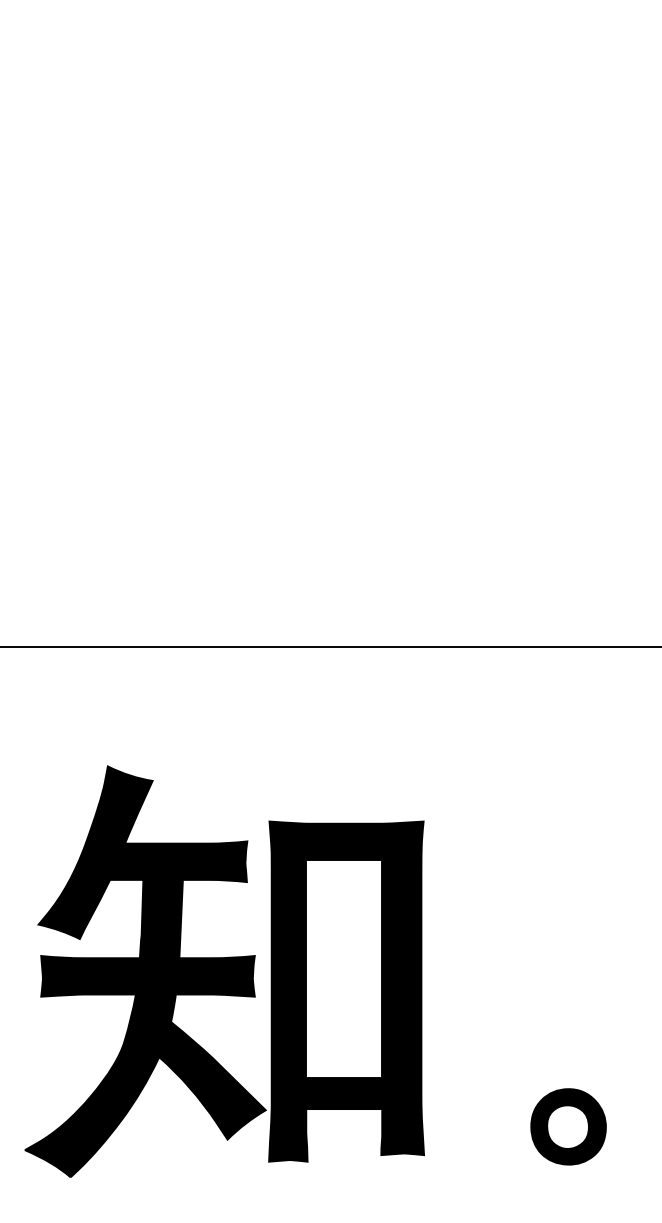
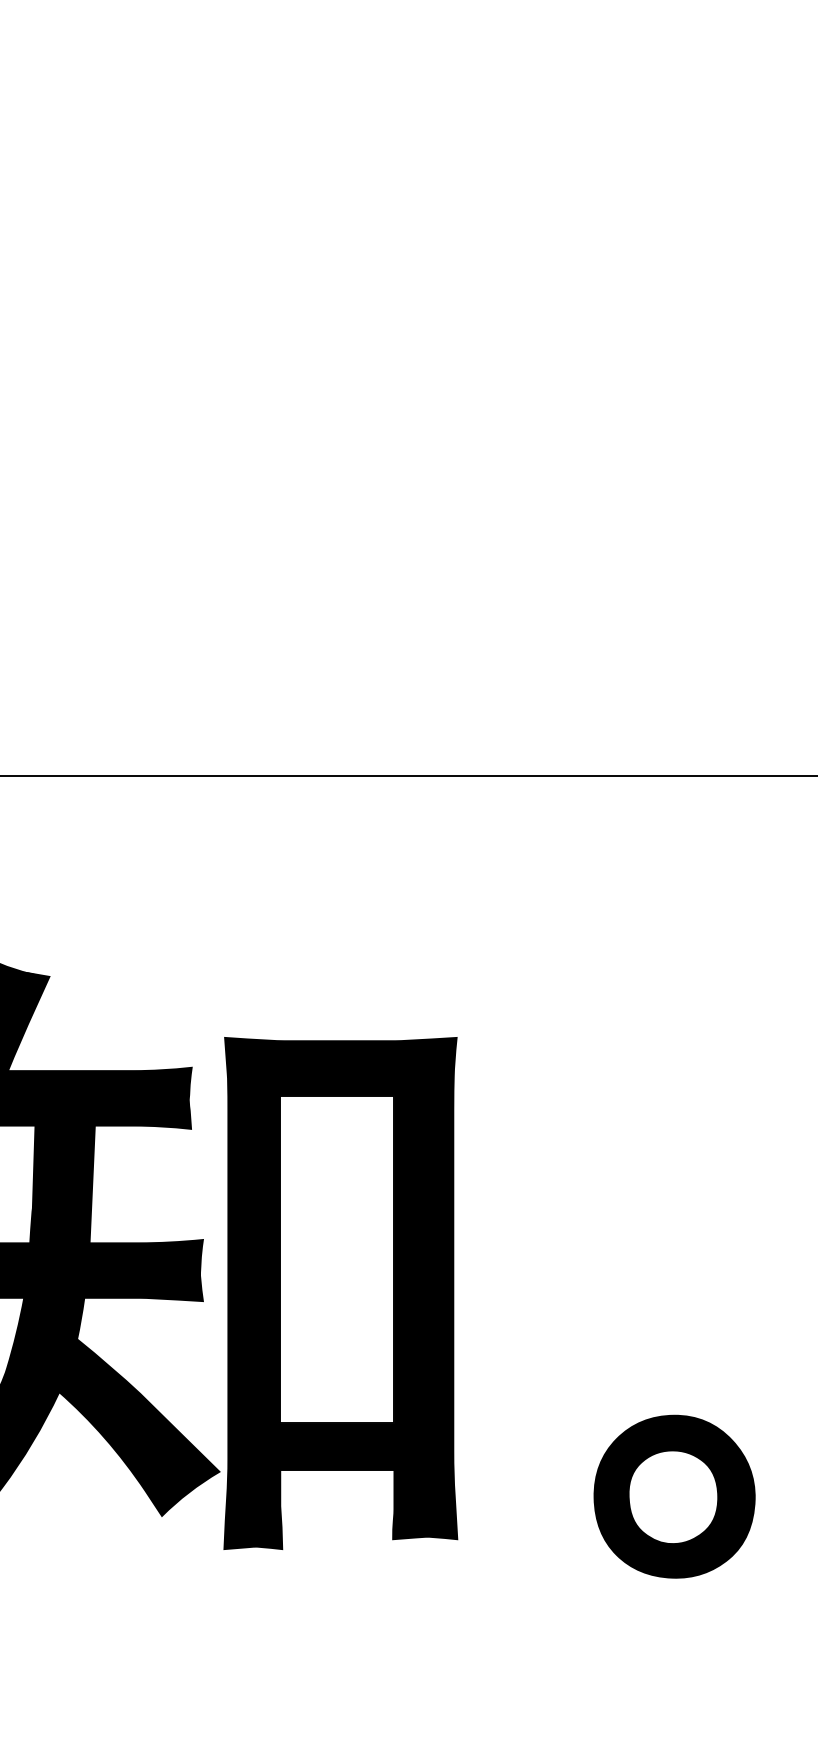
part: (568, 1126) -> (674, 1496), size x1.43

